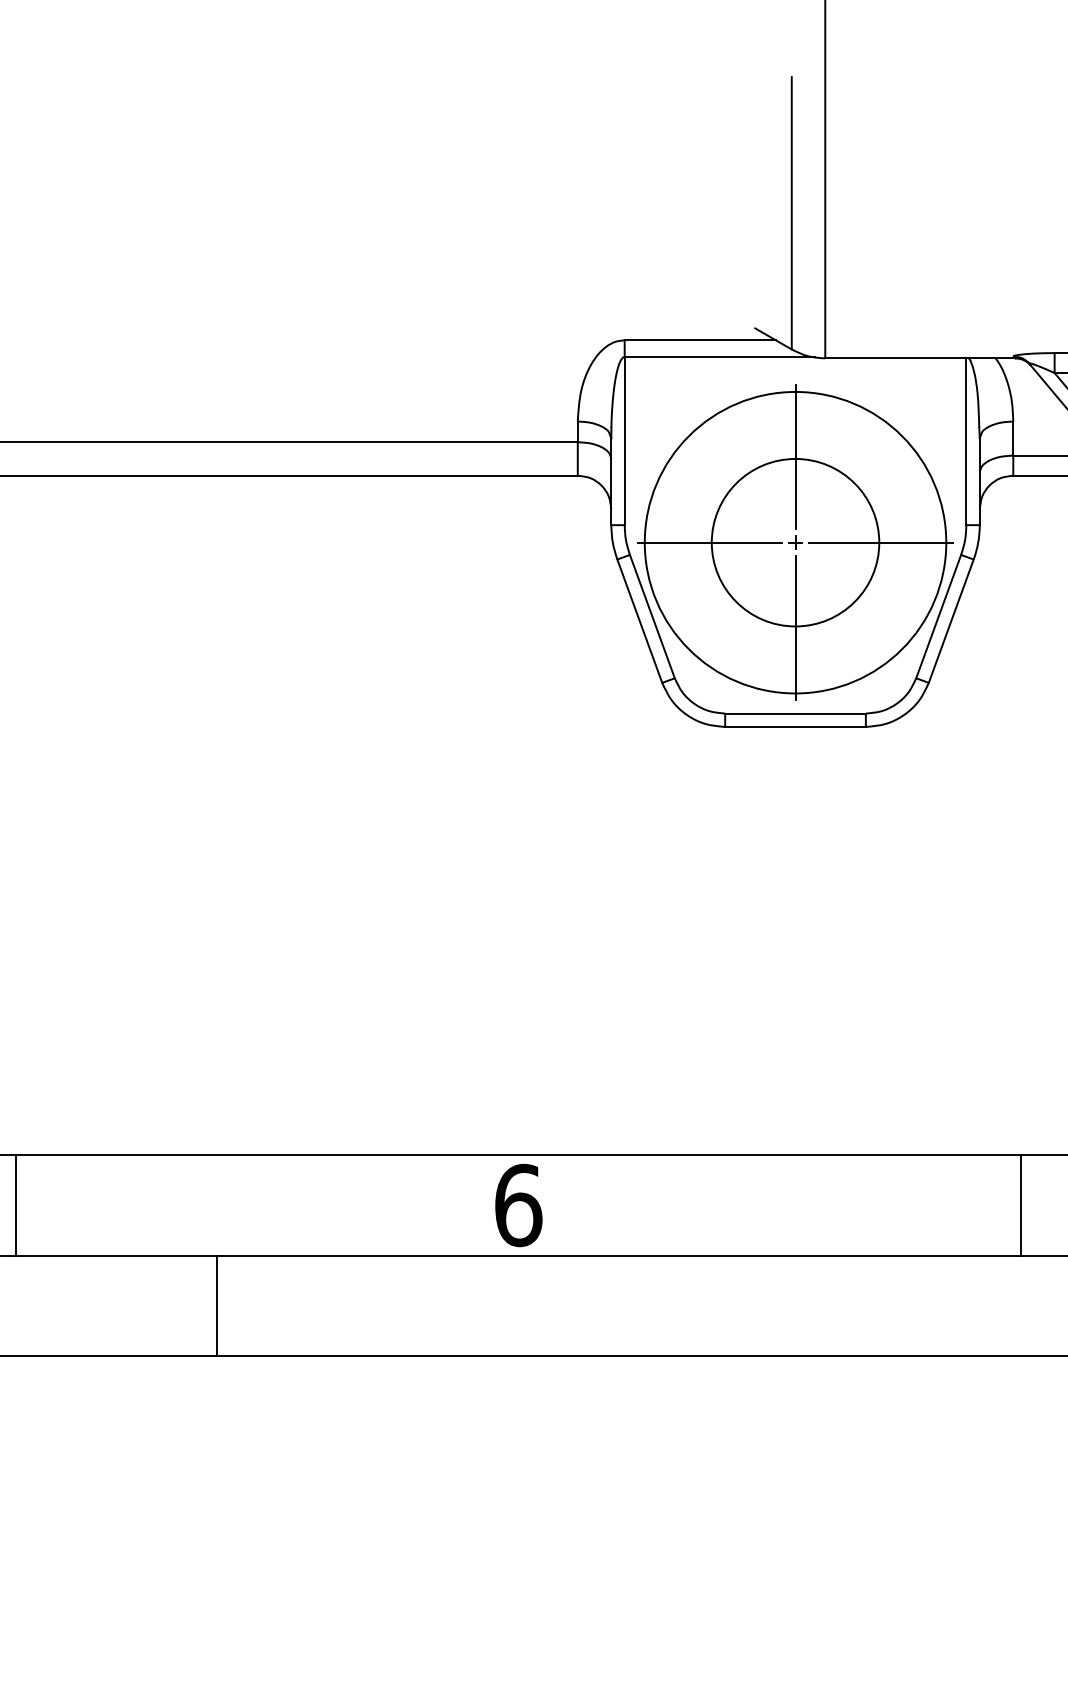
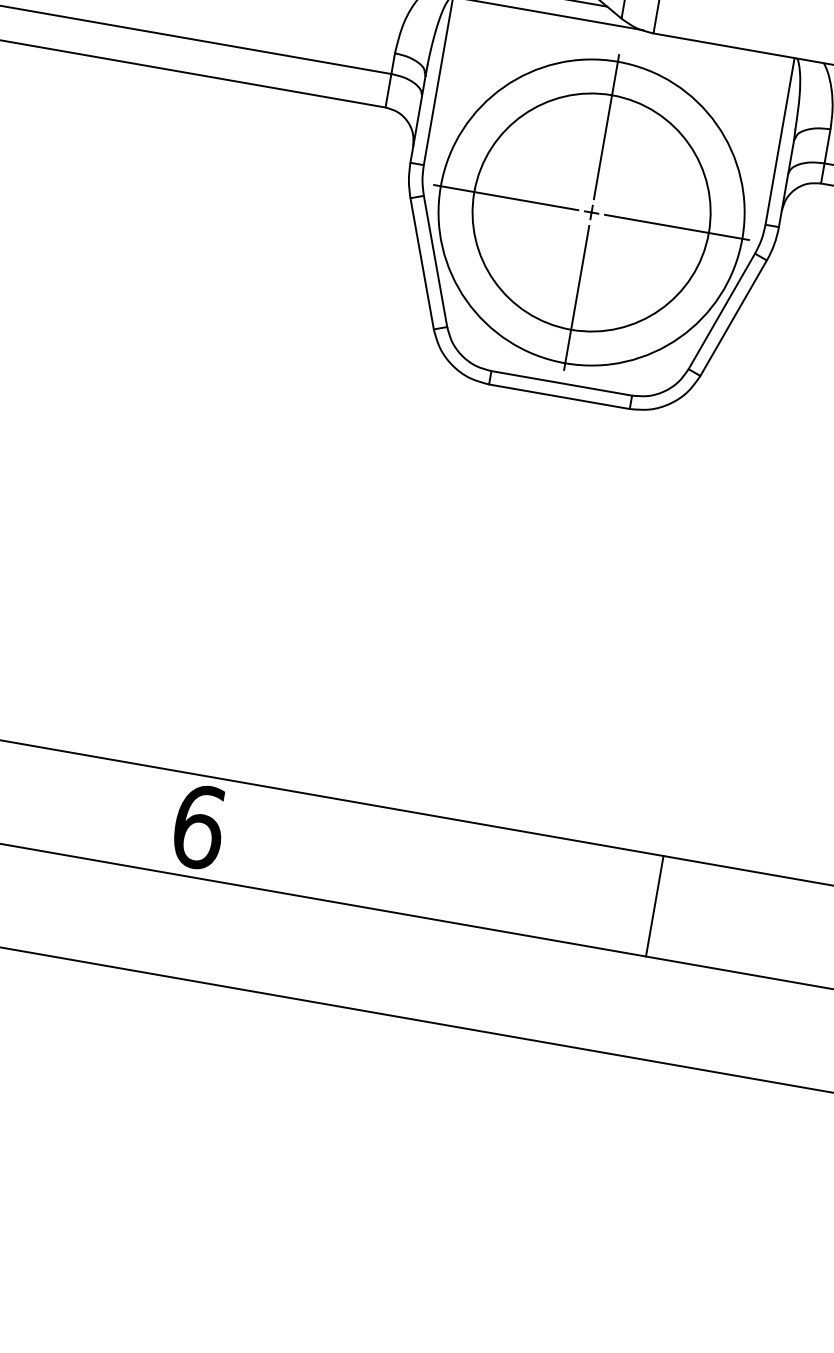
circle: (795, 542) -> (591, 212), size x1.4
line: (1021, 1205) -> (654, 906), moved

